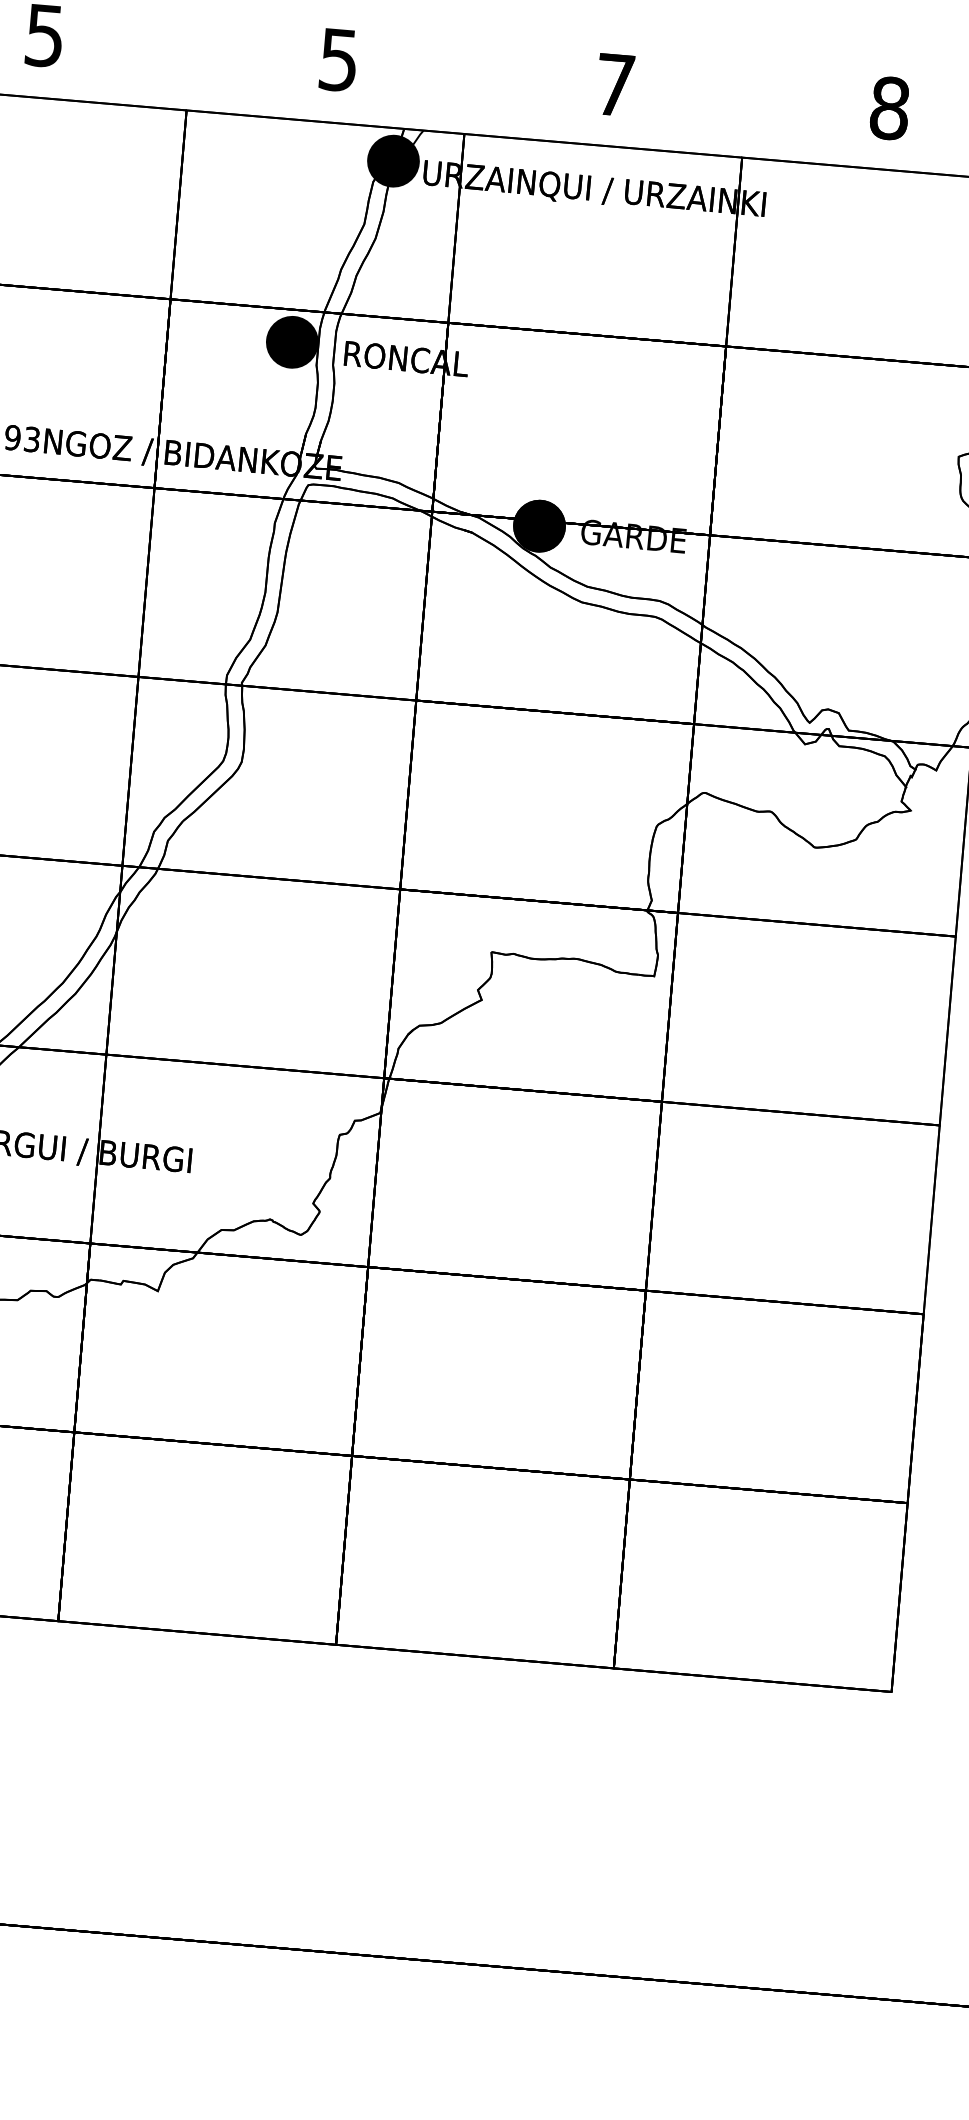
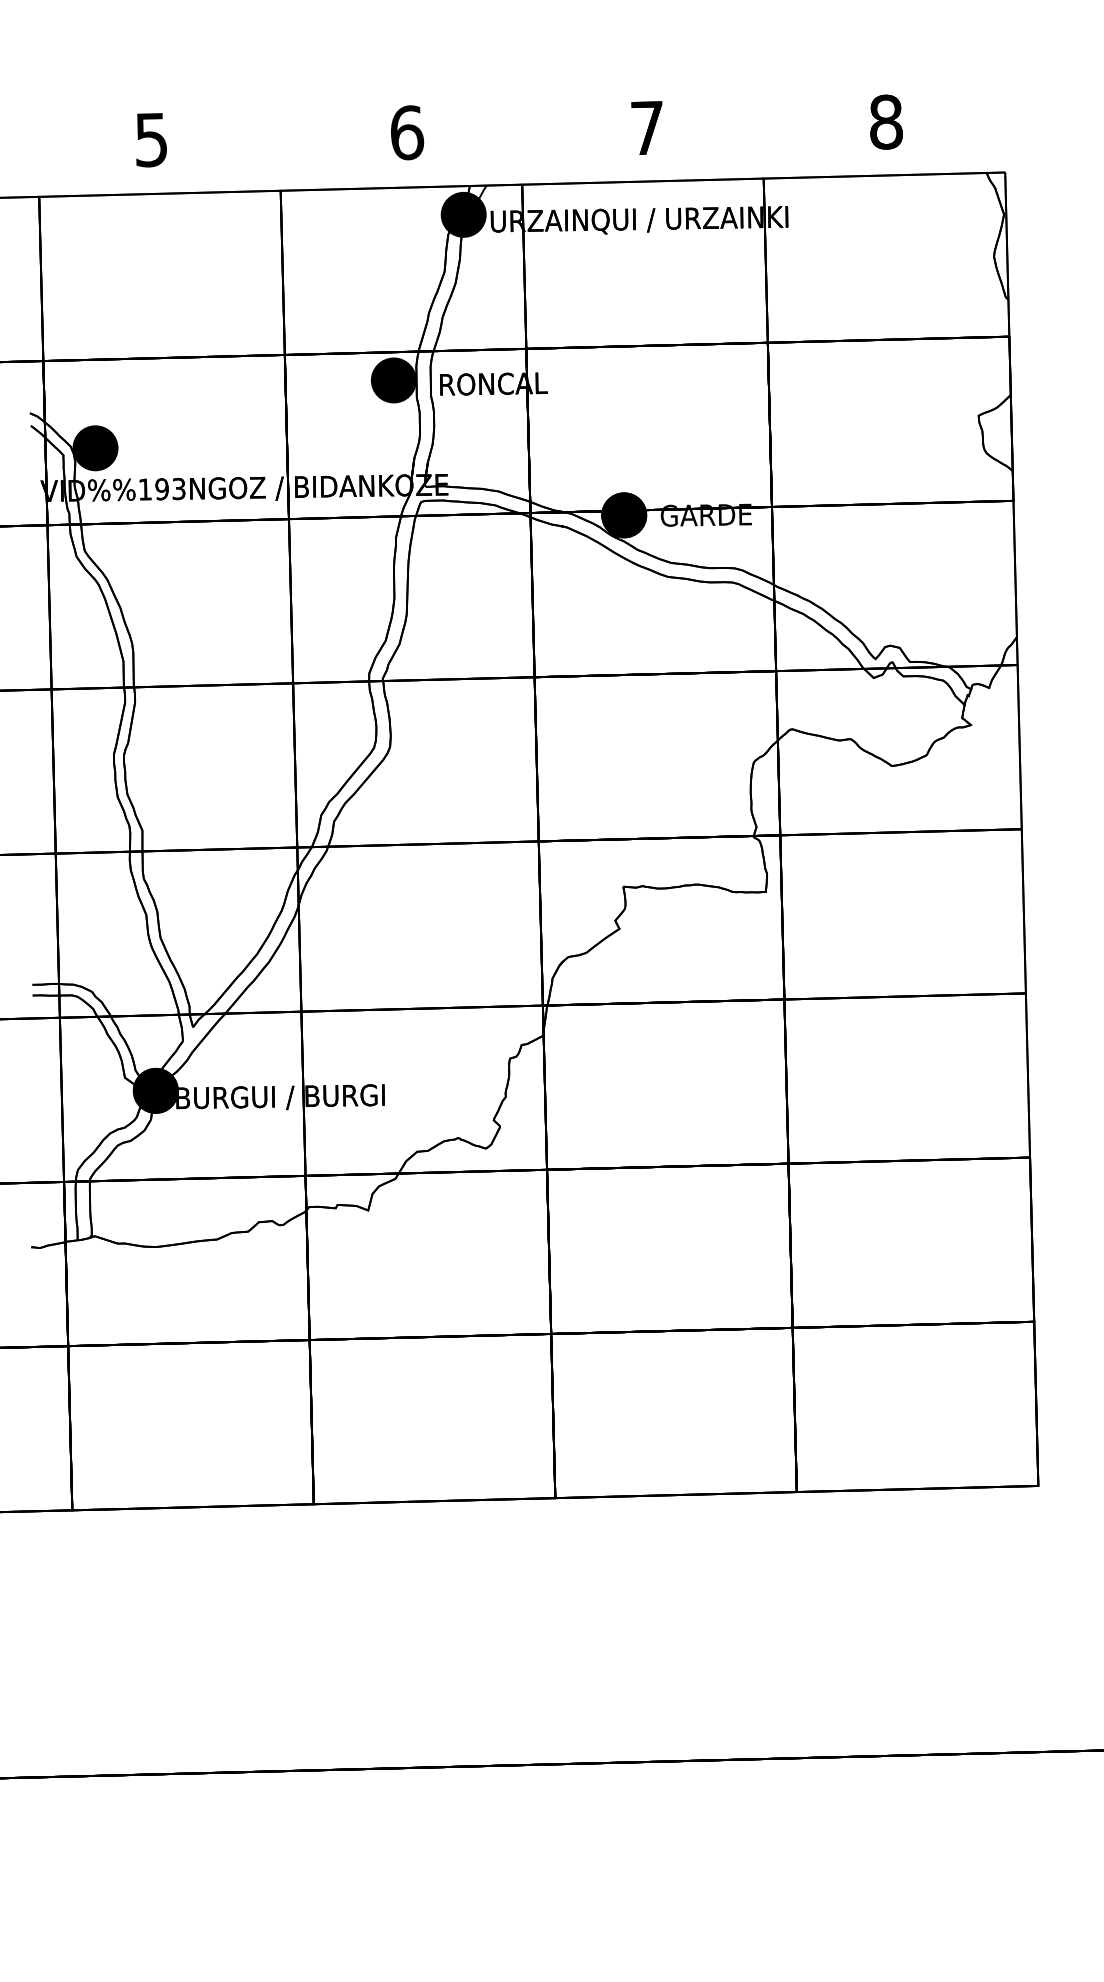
text: (339, 59) -> (407, 132), 5 -> 6

